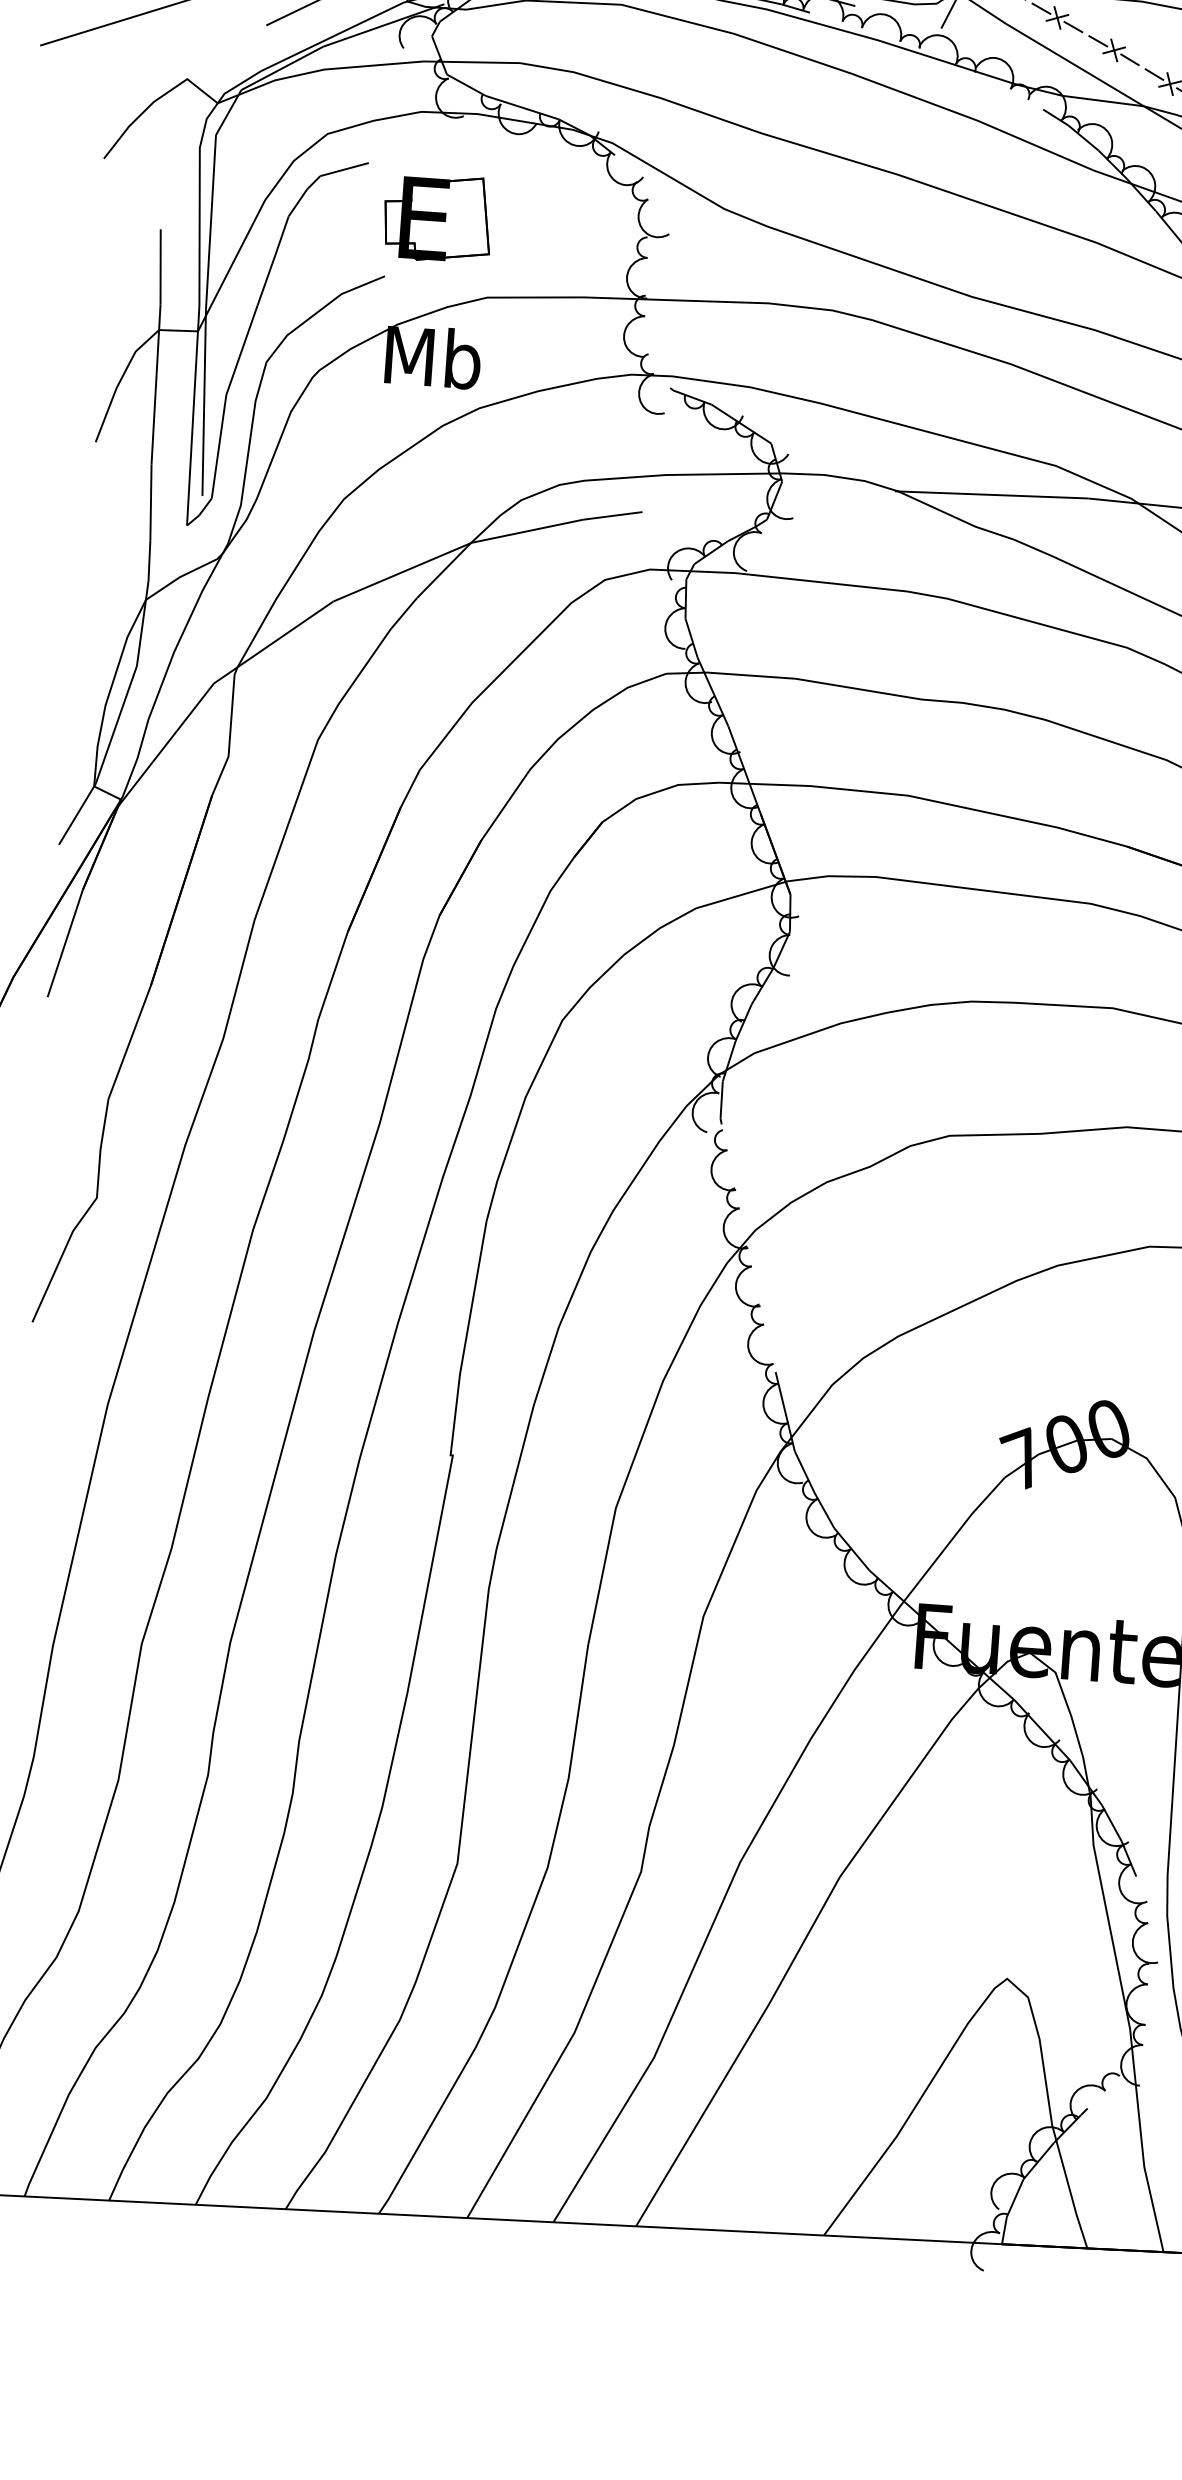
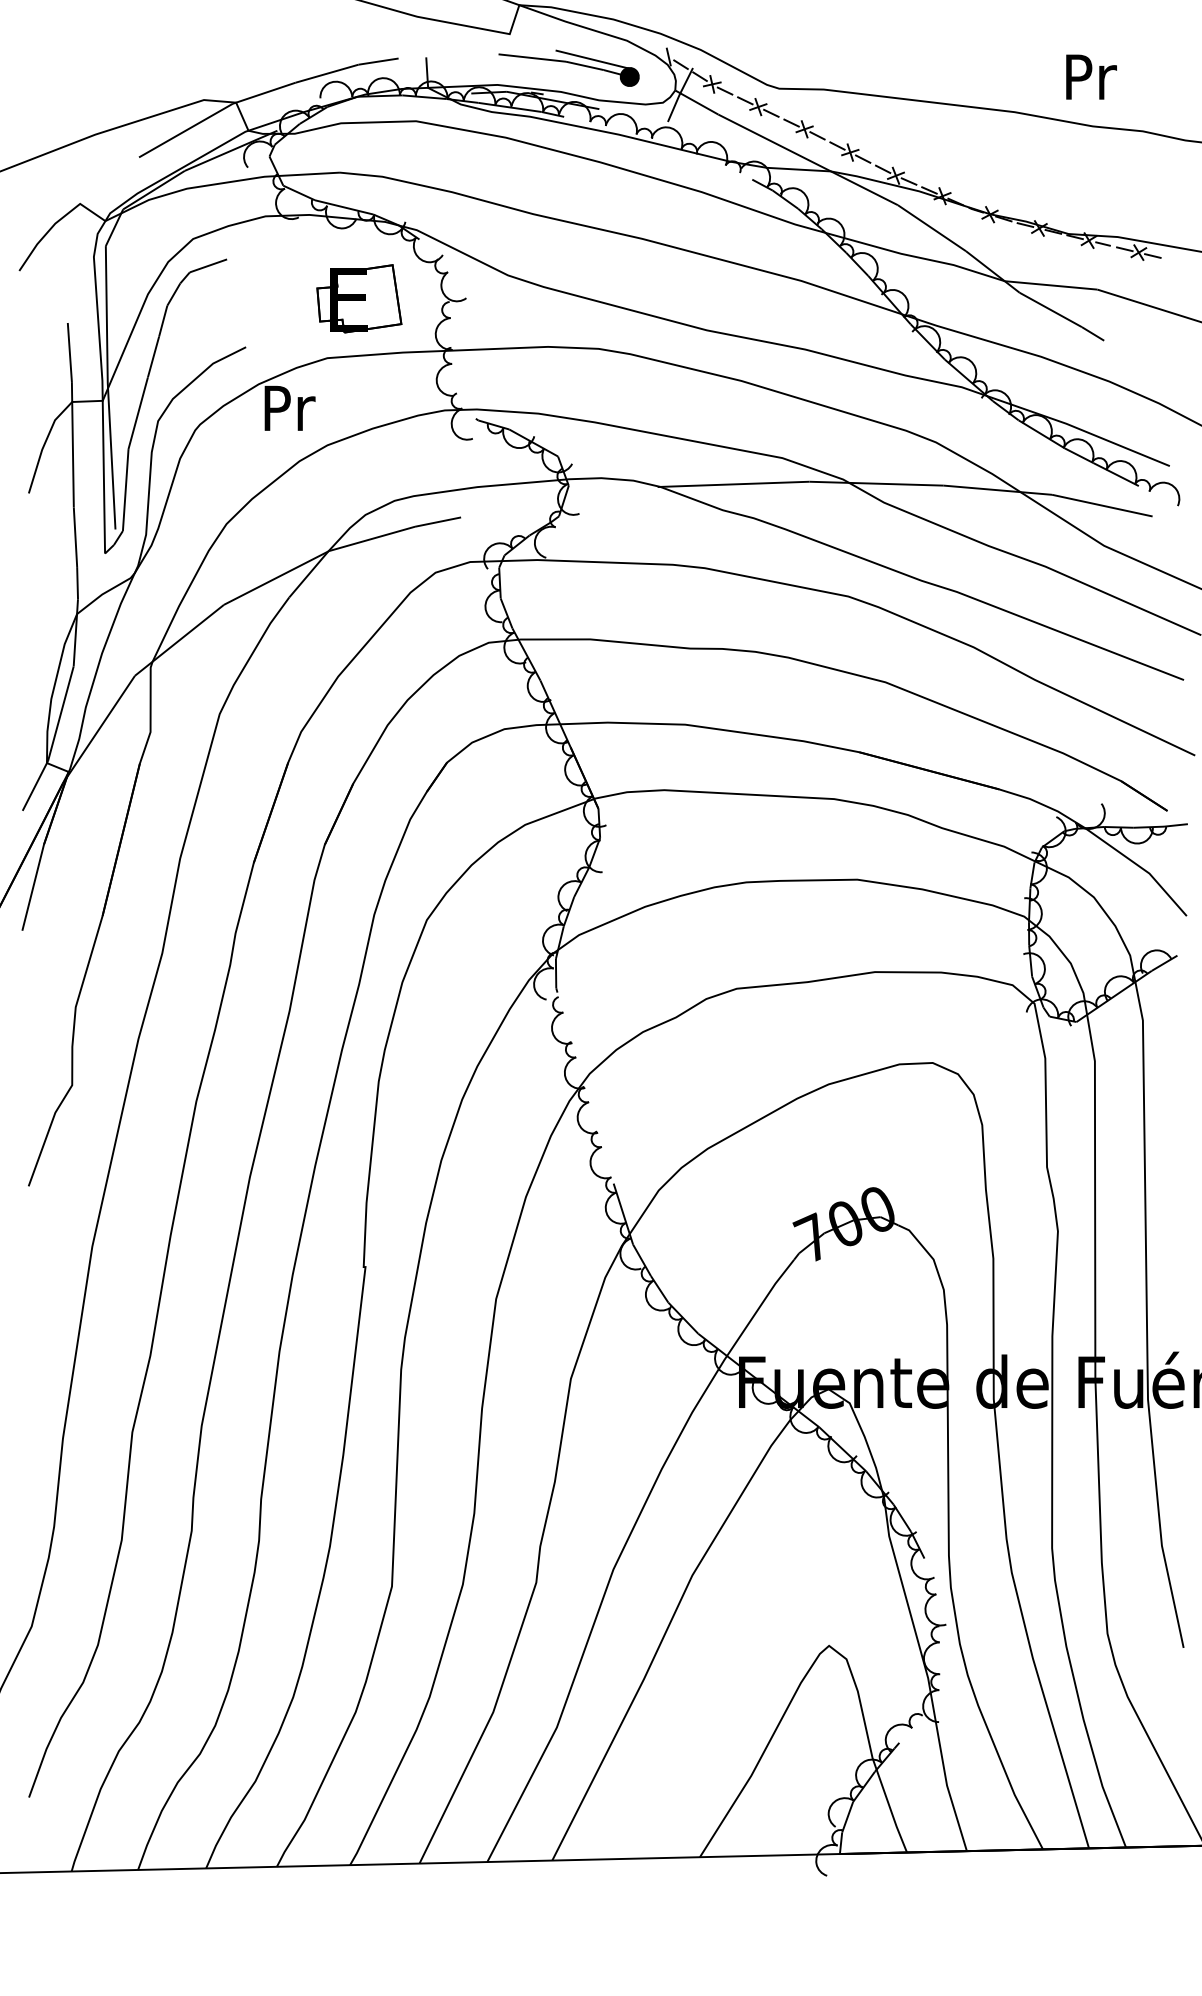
part: (438, 217) -> (359, 298), moved
text: (433, 356) -> (288, 407), Mb -> Pr

